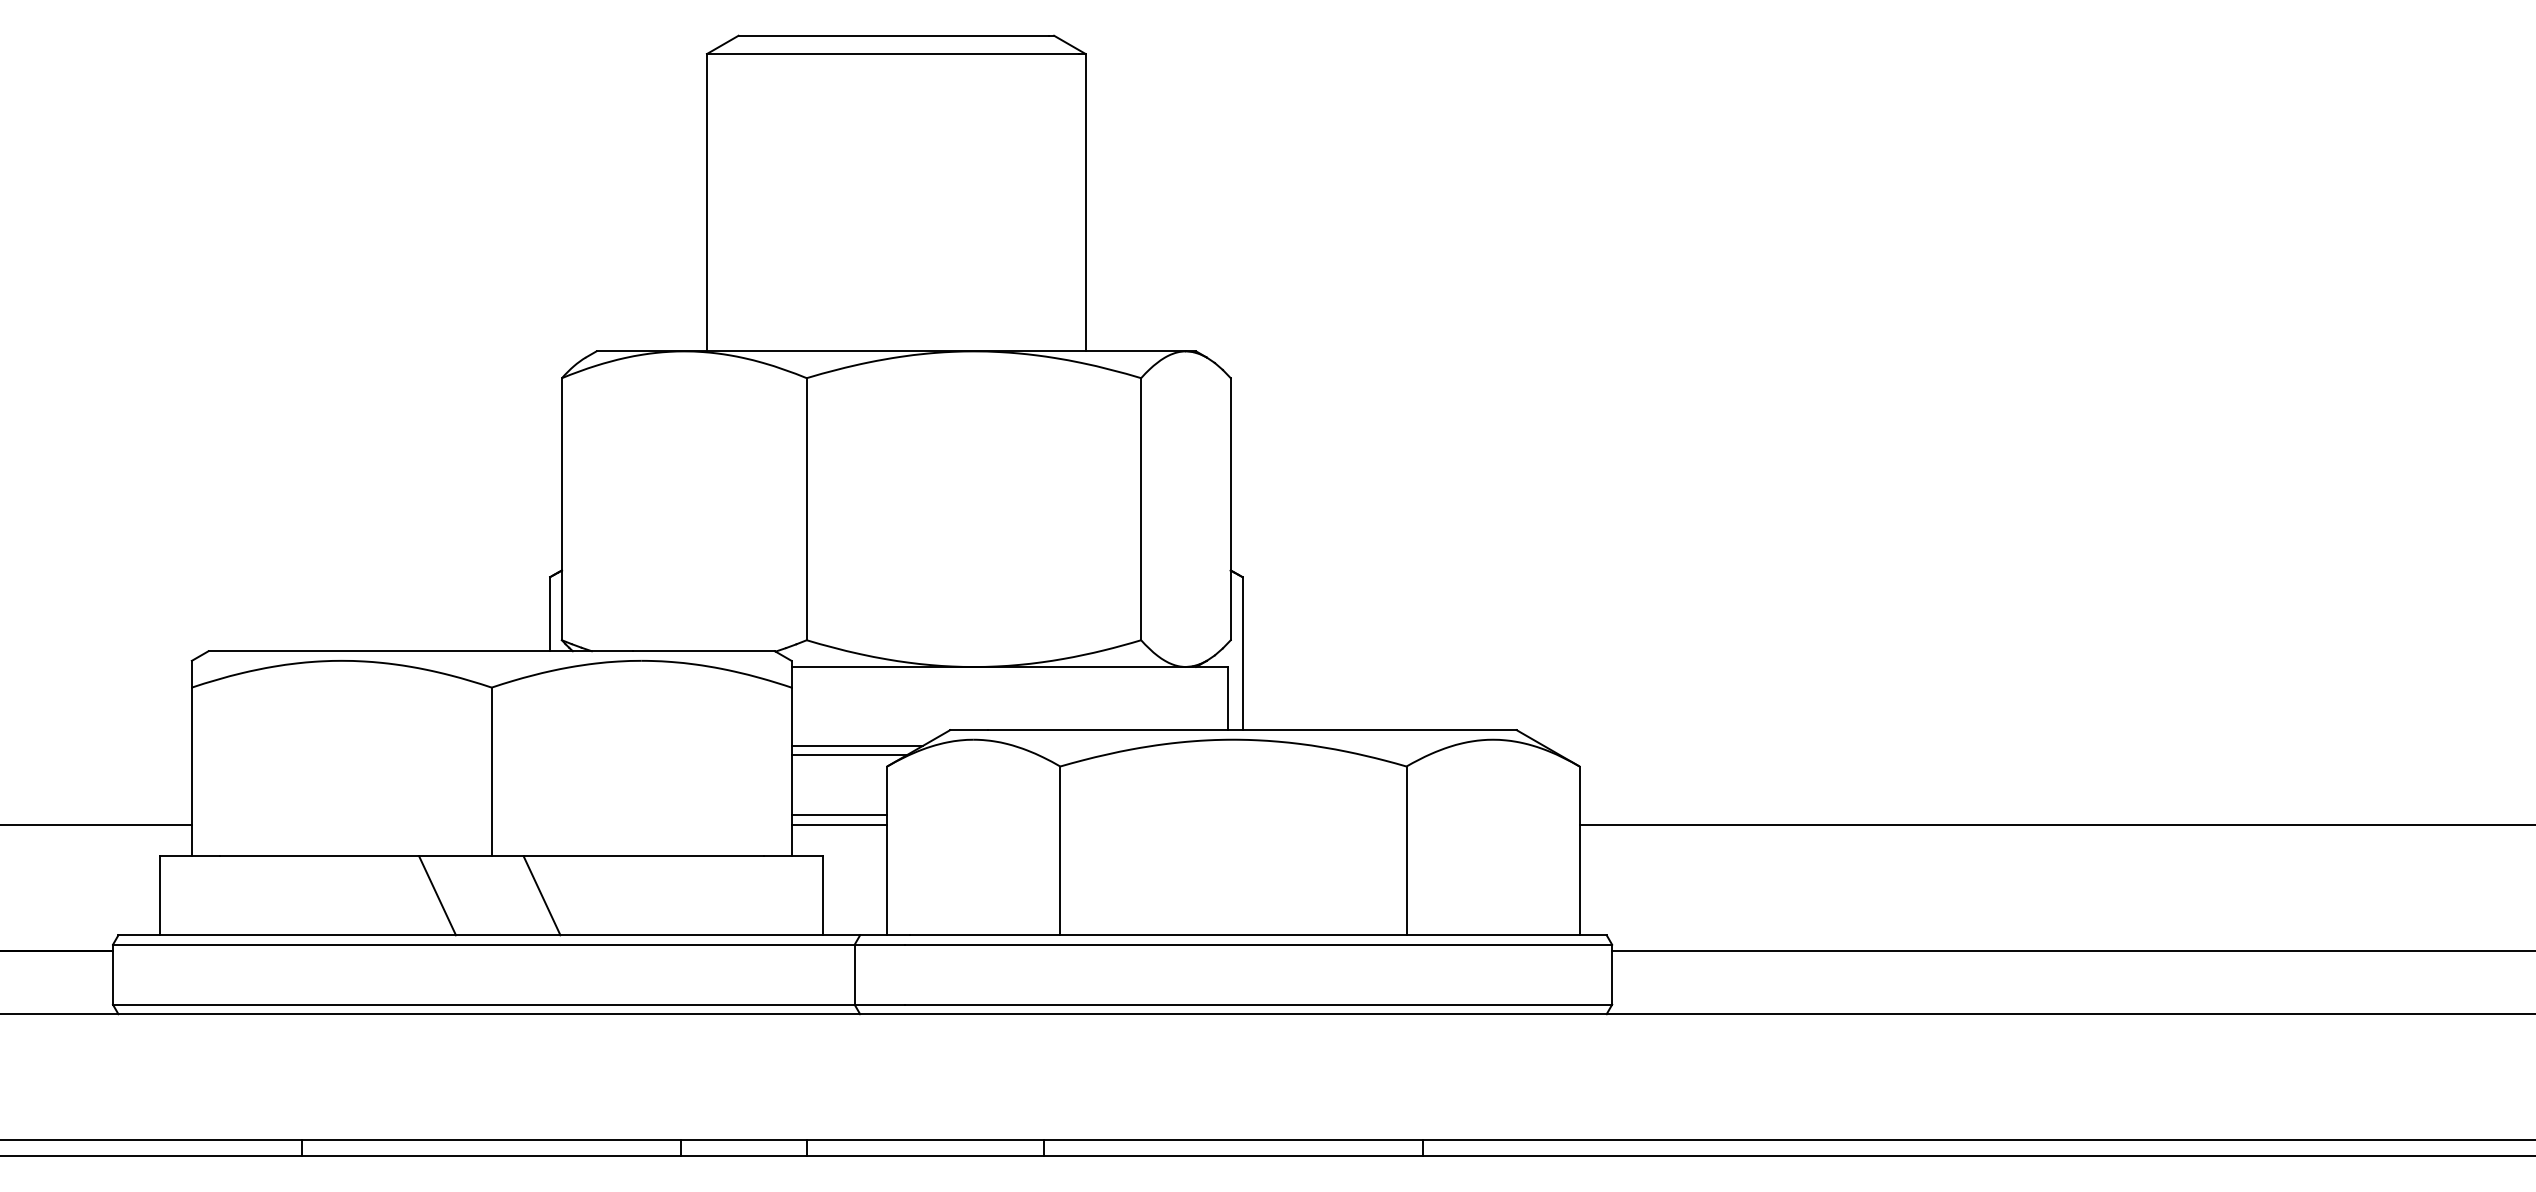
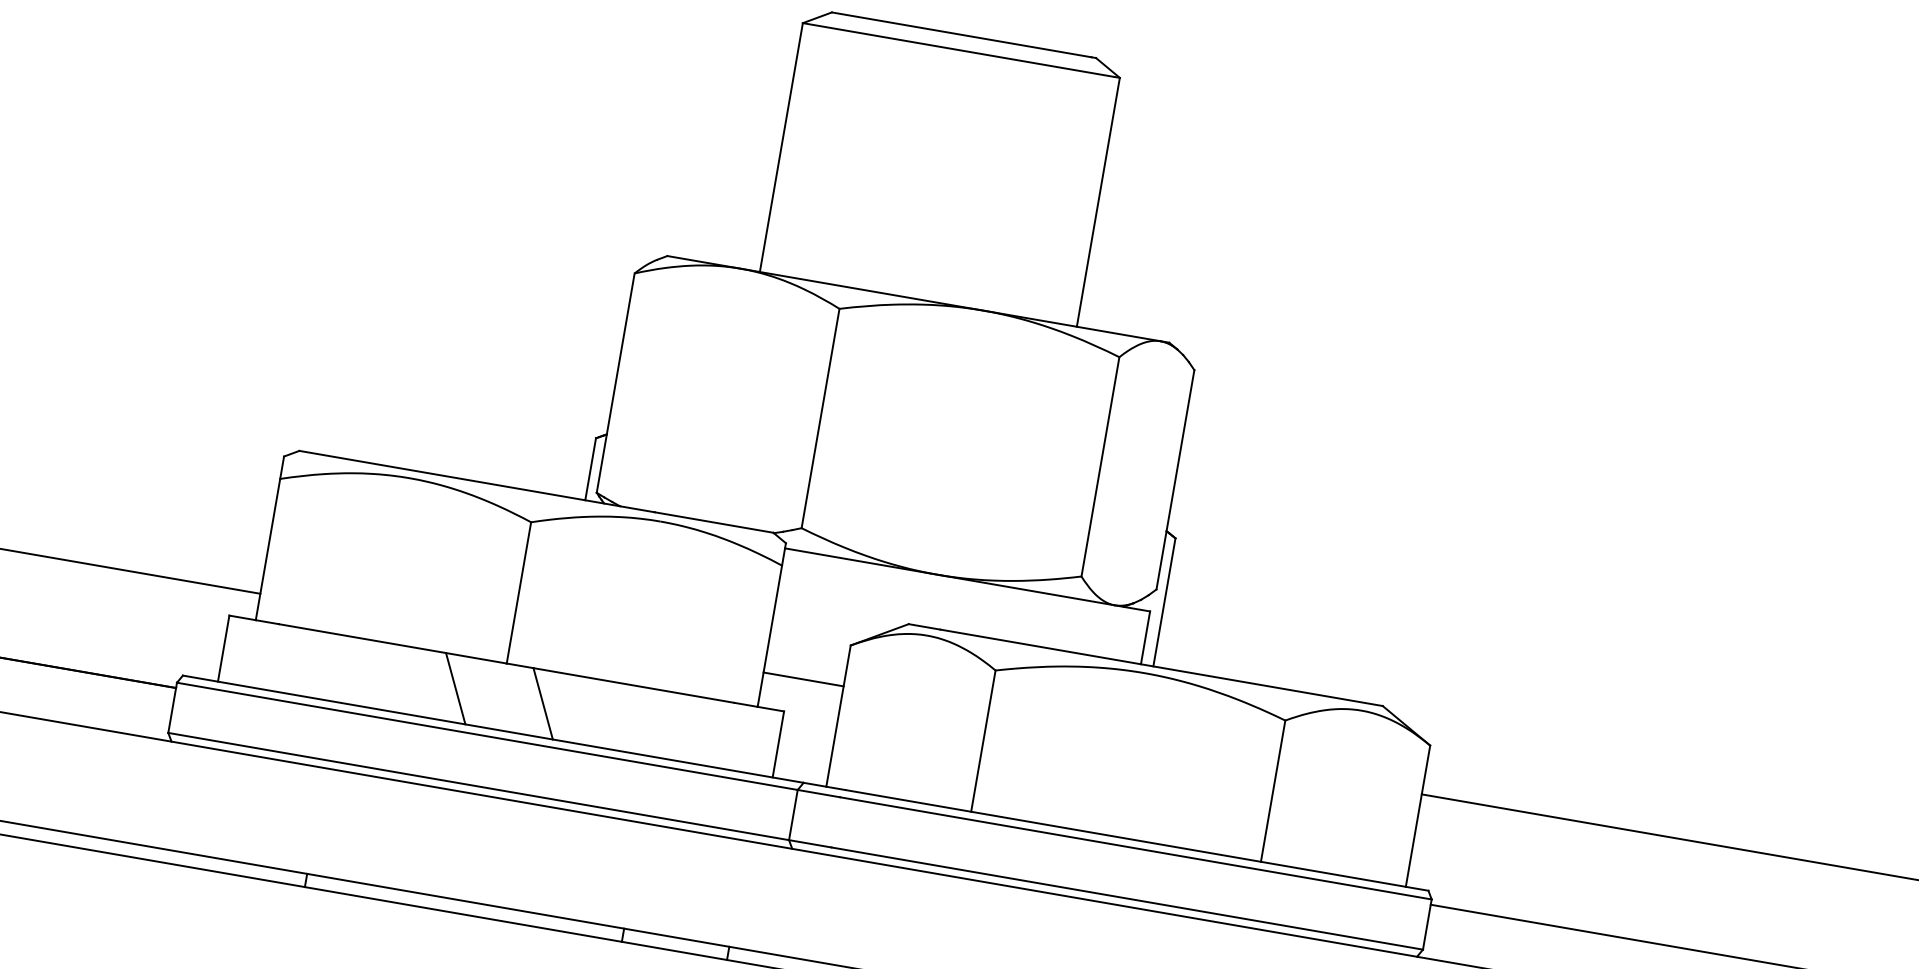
line: (856, 745) -> (828, 623), removed
line: (848, 755) -> (819, 630), removed
line: (839, 824) -> (802, 687), removed

